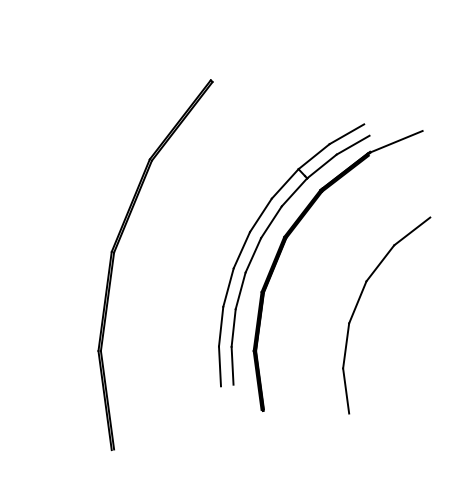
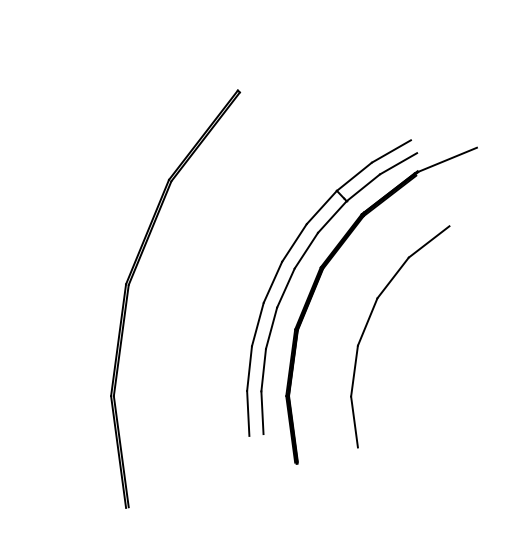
part: (357, 306) -> (367, 326), moved

